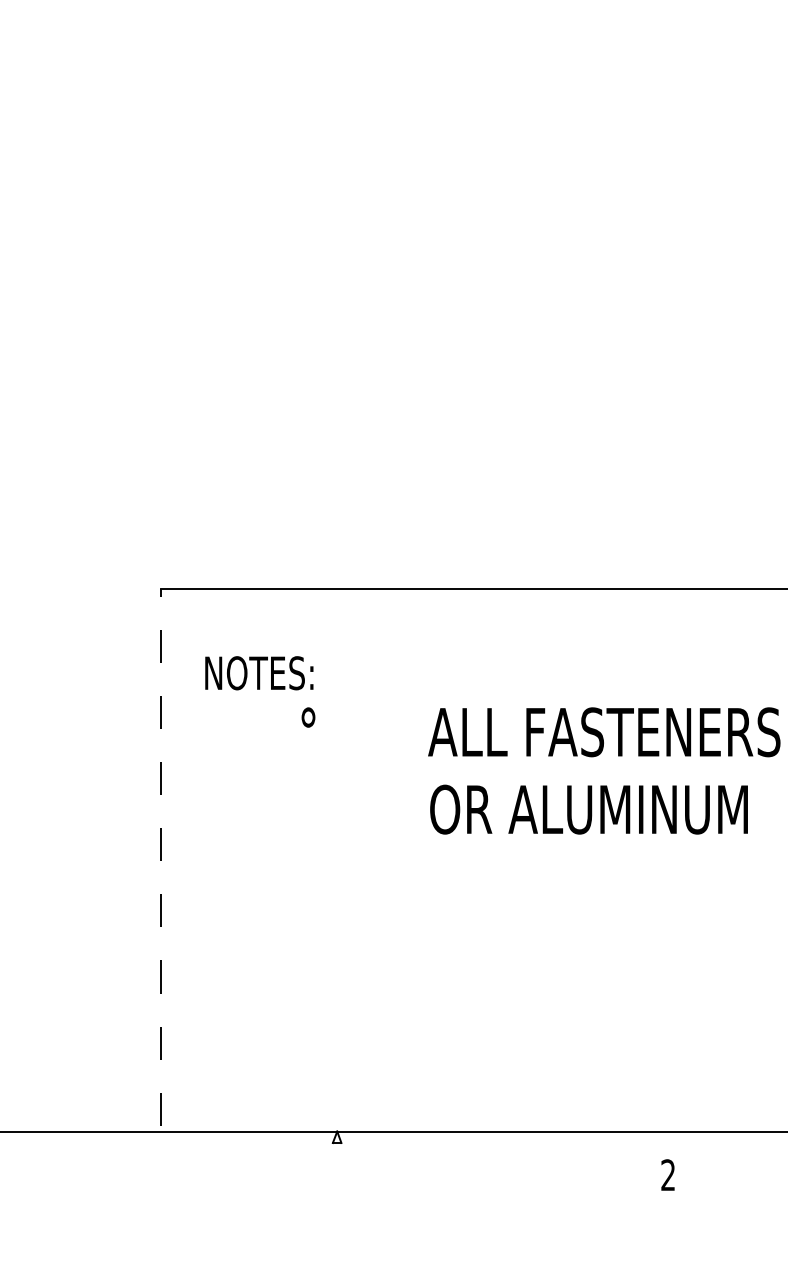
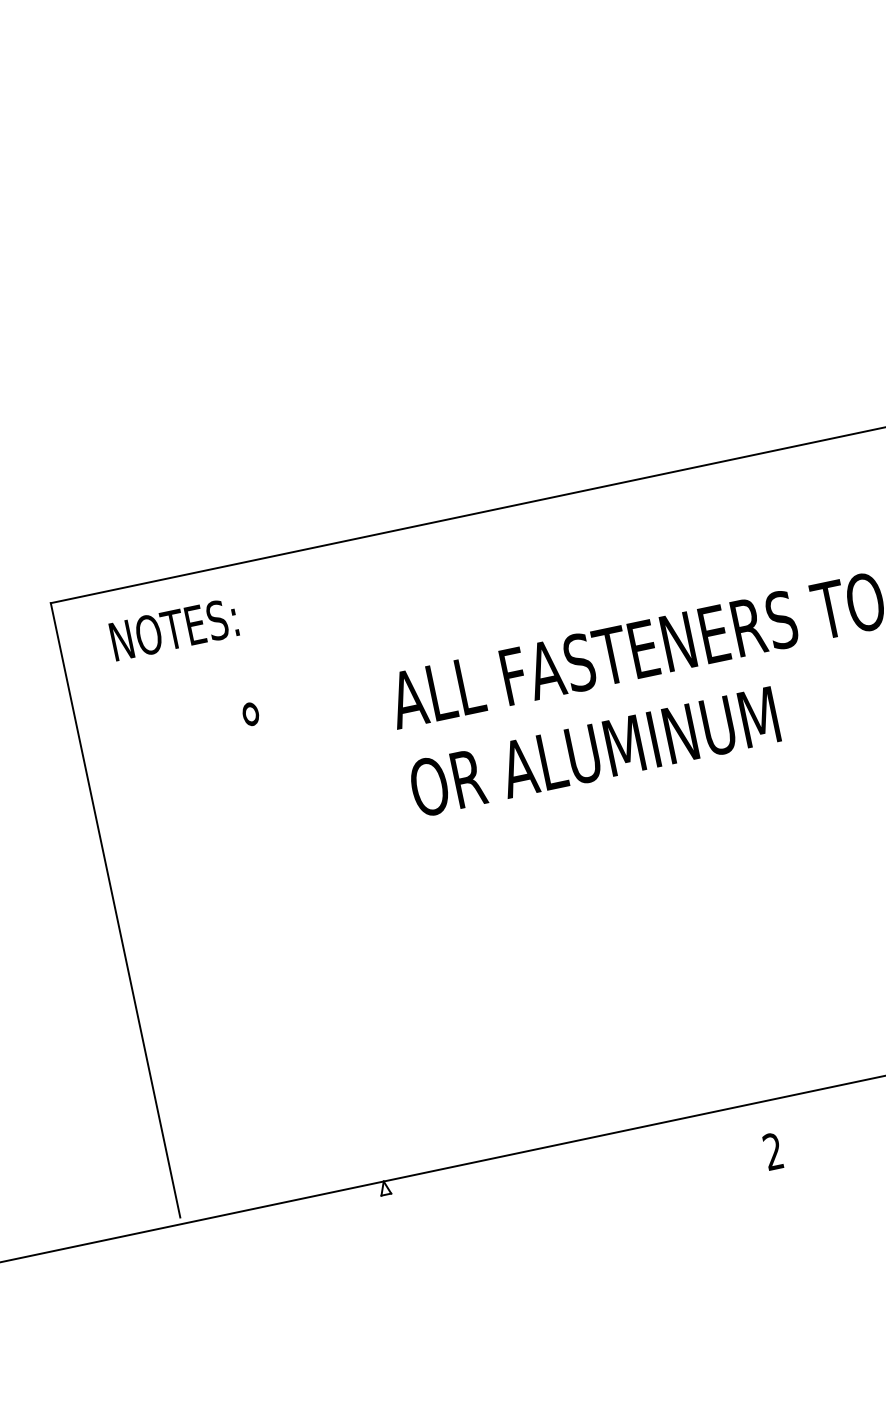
text: (259, 673) -> (174, 629), moved
line: (160, 857) -> (115, 910), dashed -> solid

